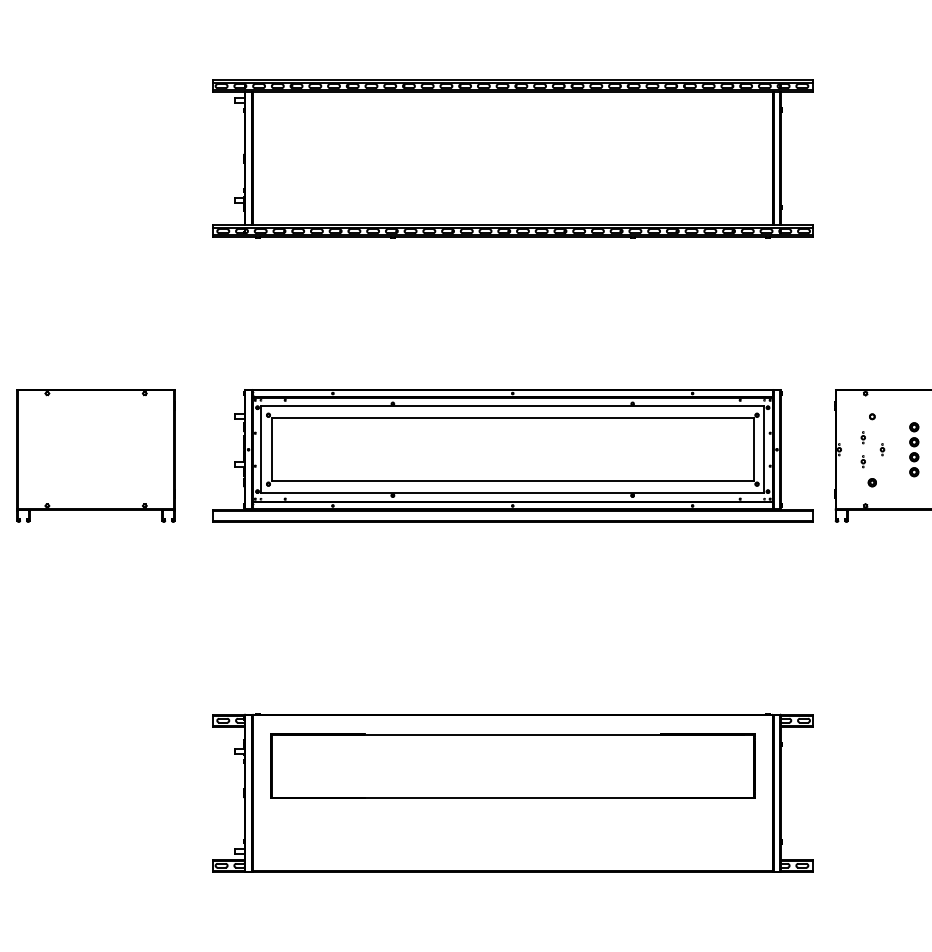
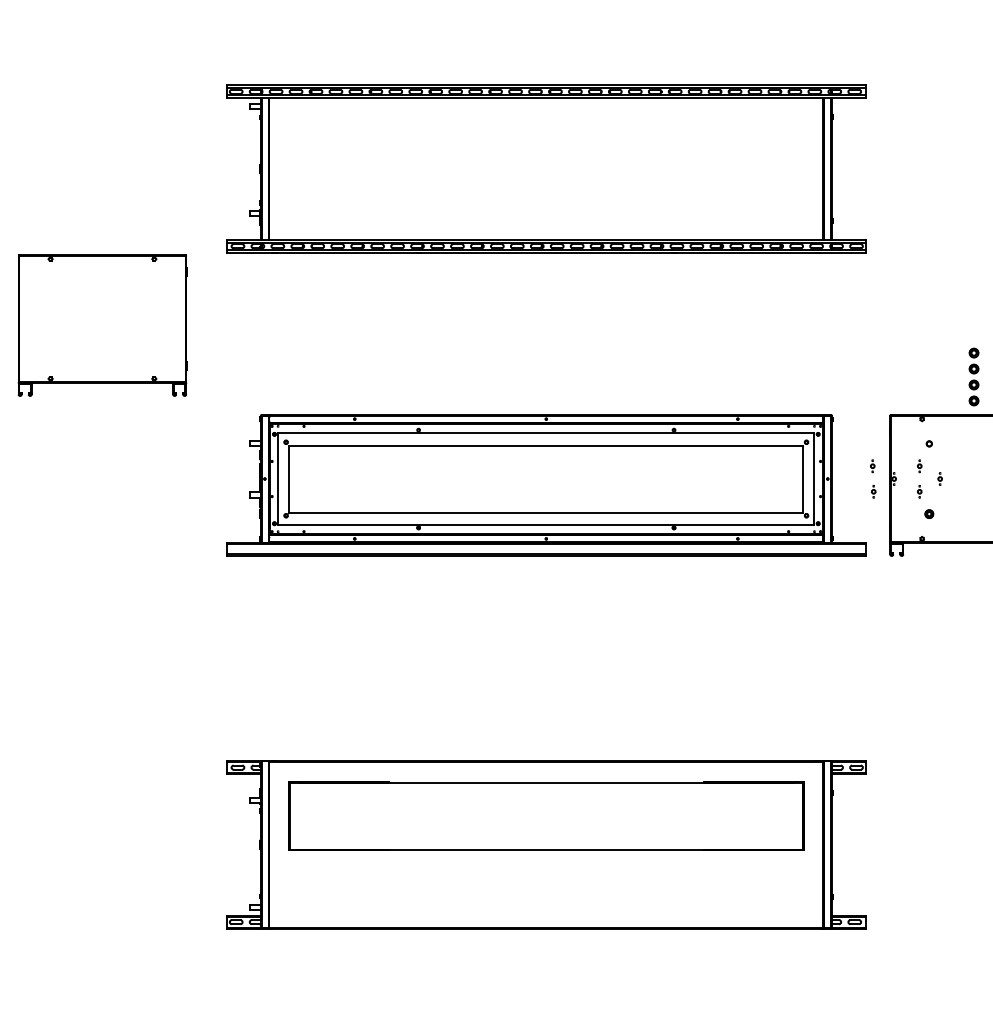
part: (818, 437) -> (872, 466), added
part: (913, 449) -> (973, 376), moved
part: (96, 455) -> (102, 325), moved
part: (819, 461) -> (873, 491), added

